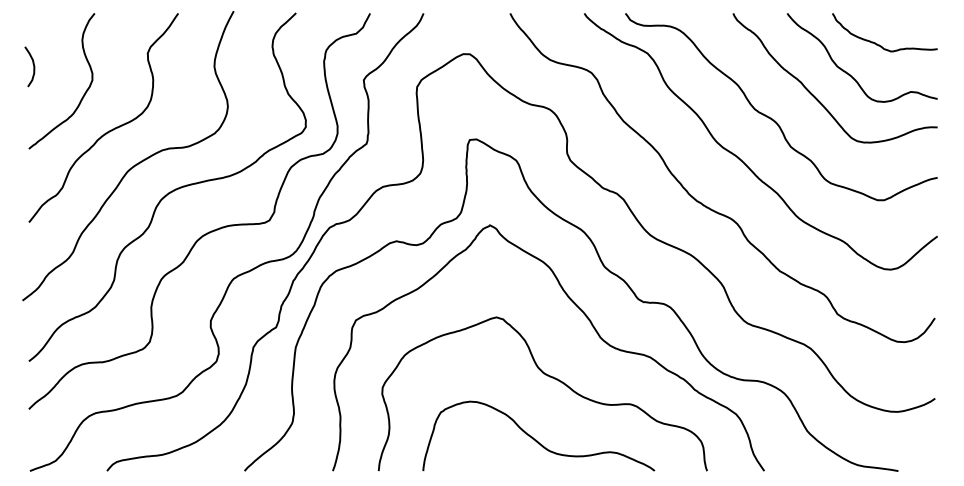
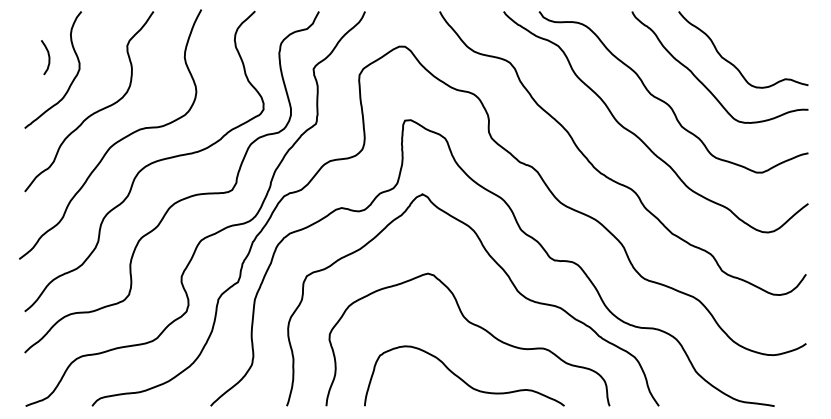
curve: (876, 42) -> (755, 36), removed
curve: (33, 66) -> (48, 57), moved

